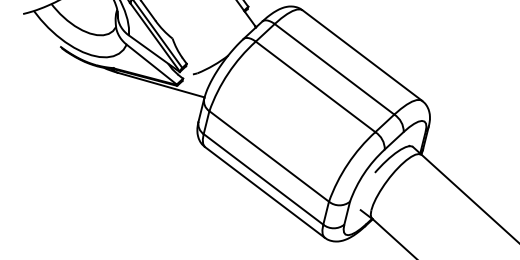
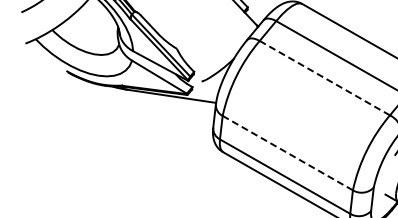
line: (315, 86) -> (324, 77), solid -> dashed
line: (269, 156) -> (288, 153), solid -> dashed

